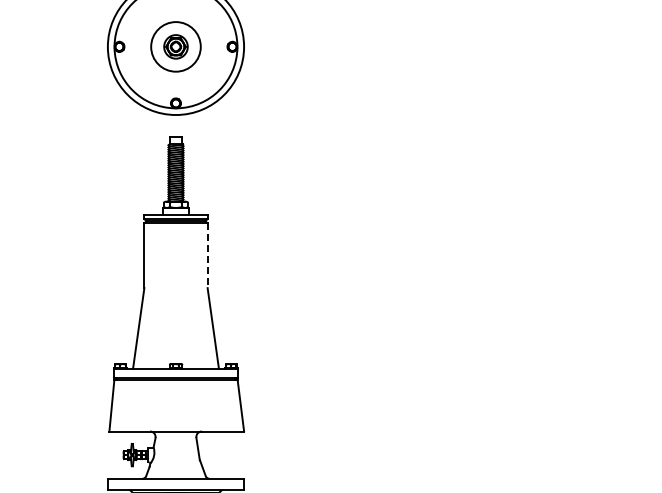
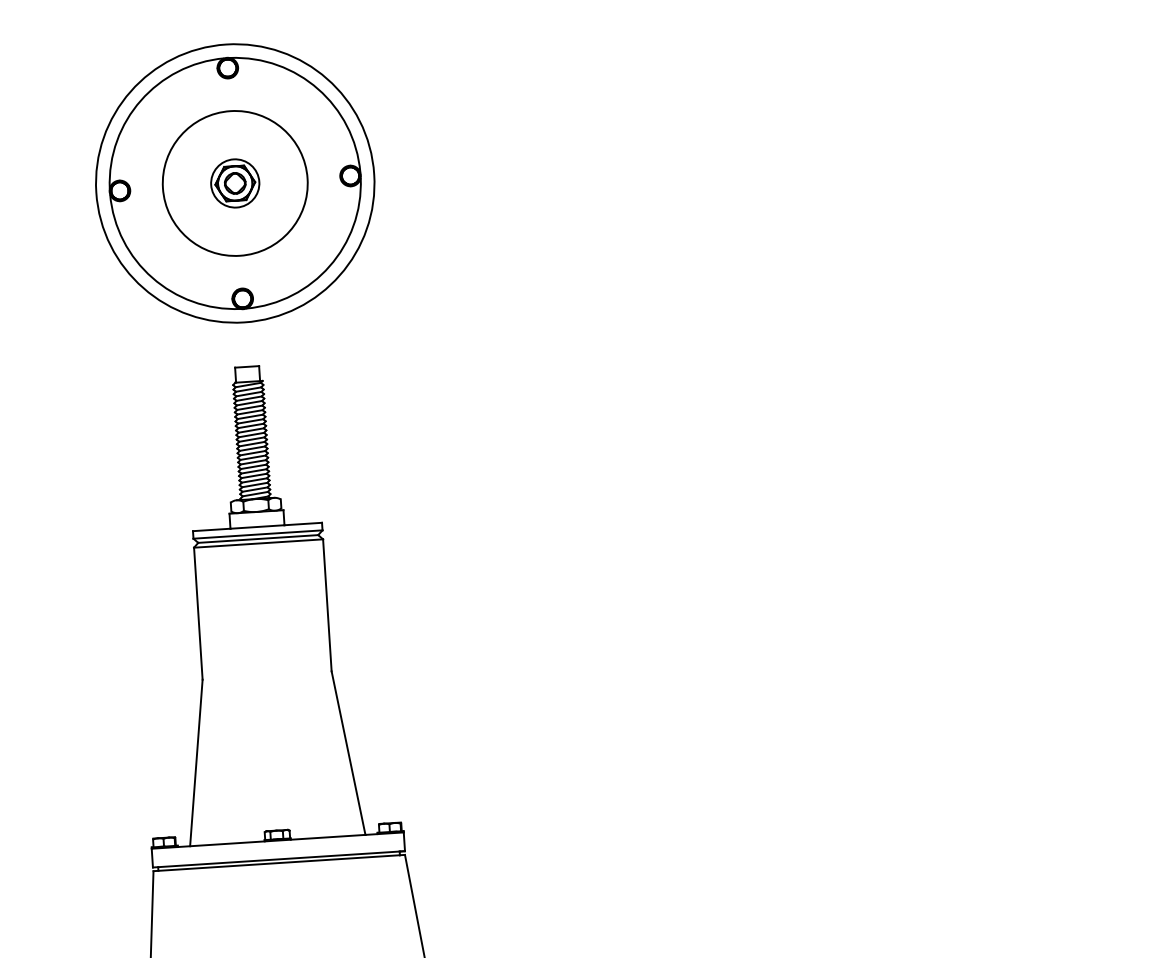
circle: (175, 46) -> (234, 182), size x1.43
line: (207, 256) -> (327, 606), dashed -> solid

